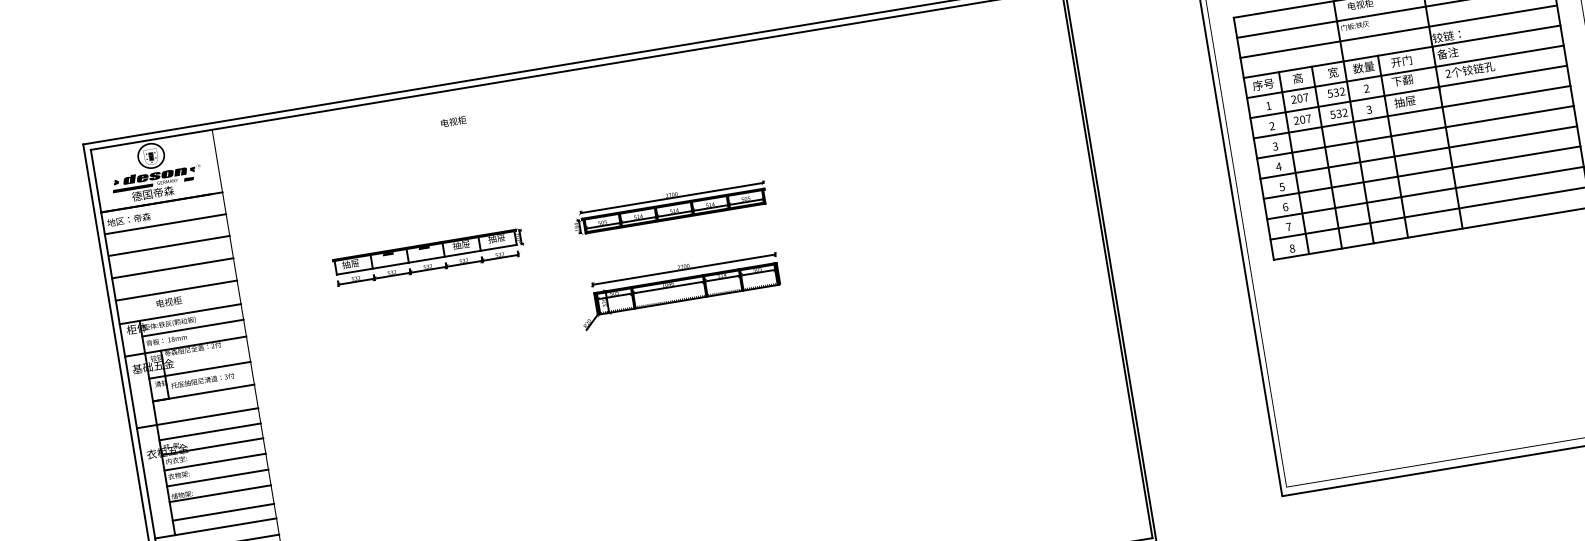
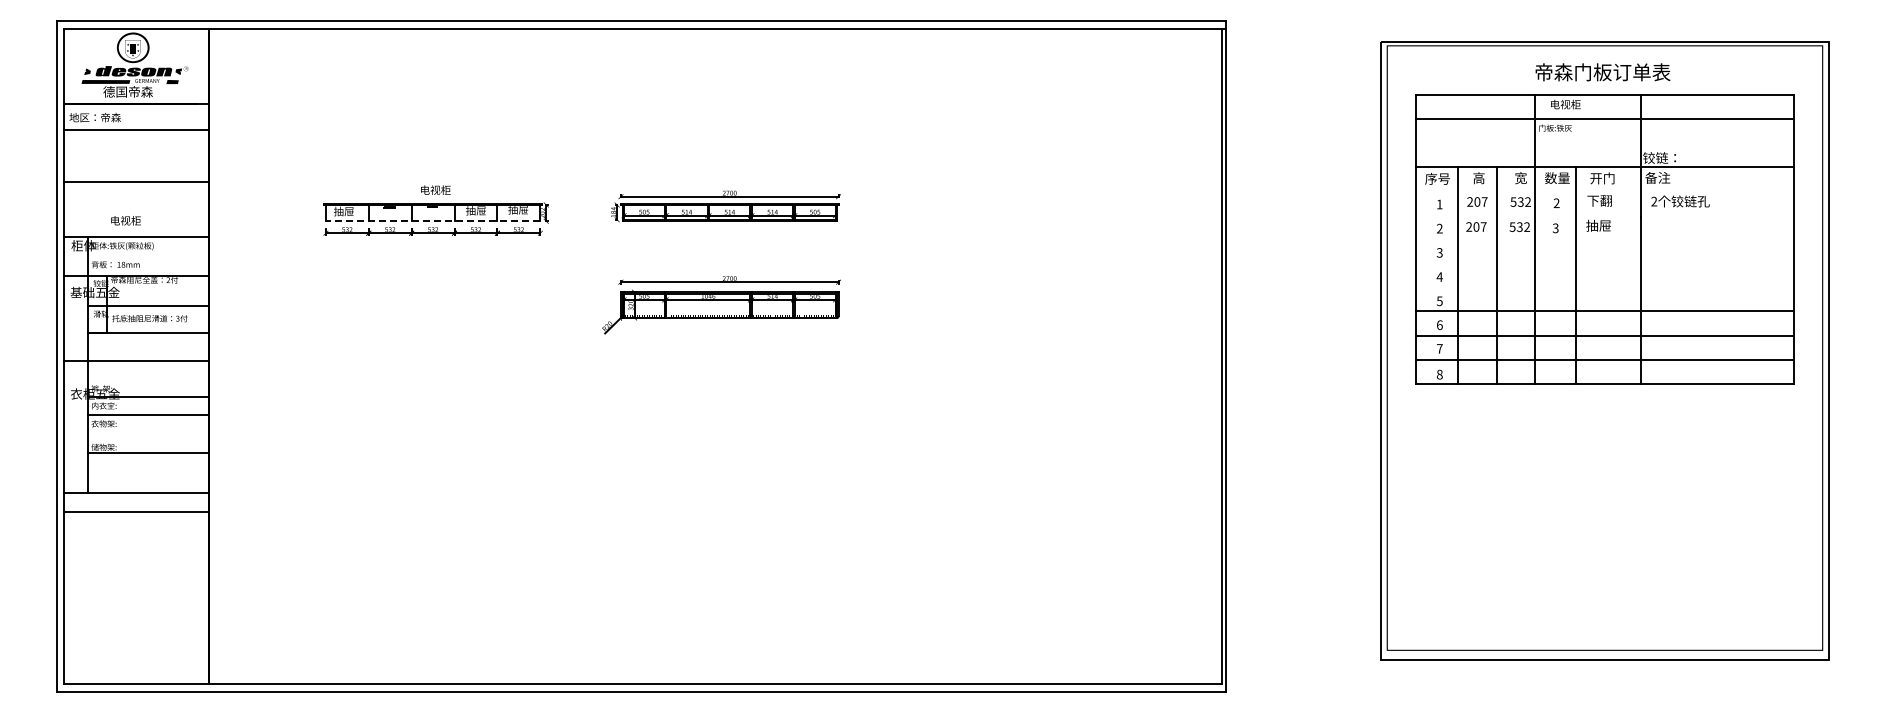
line: (1398, 31) -> (1604, 143), removed
line: (1405, 72) -> (1604, 191), removed
line: (1408, 92) -> (1604, 215), removed
line: (1411, 112) -> (1604, 239), removed
text: (453, 121) -> (435, 189), moved
line: (1415, 132) -> (1604, 263), removed
line: (1418, 152) -> (1604, 287), removed
line: (169, 245) -> (137, 155), removed
line: (426, 260) -> (432, 221), solid -> dashed
line: (176, 291) -> (136, 209), removed
line: (192, 327) -> (148, 255), removed
line: (210, 431) -> (148, 379), removed
line: (217, 478) -> (148, 434), removed
line: (223, 512) -> (148, 475), removed

